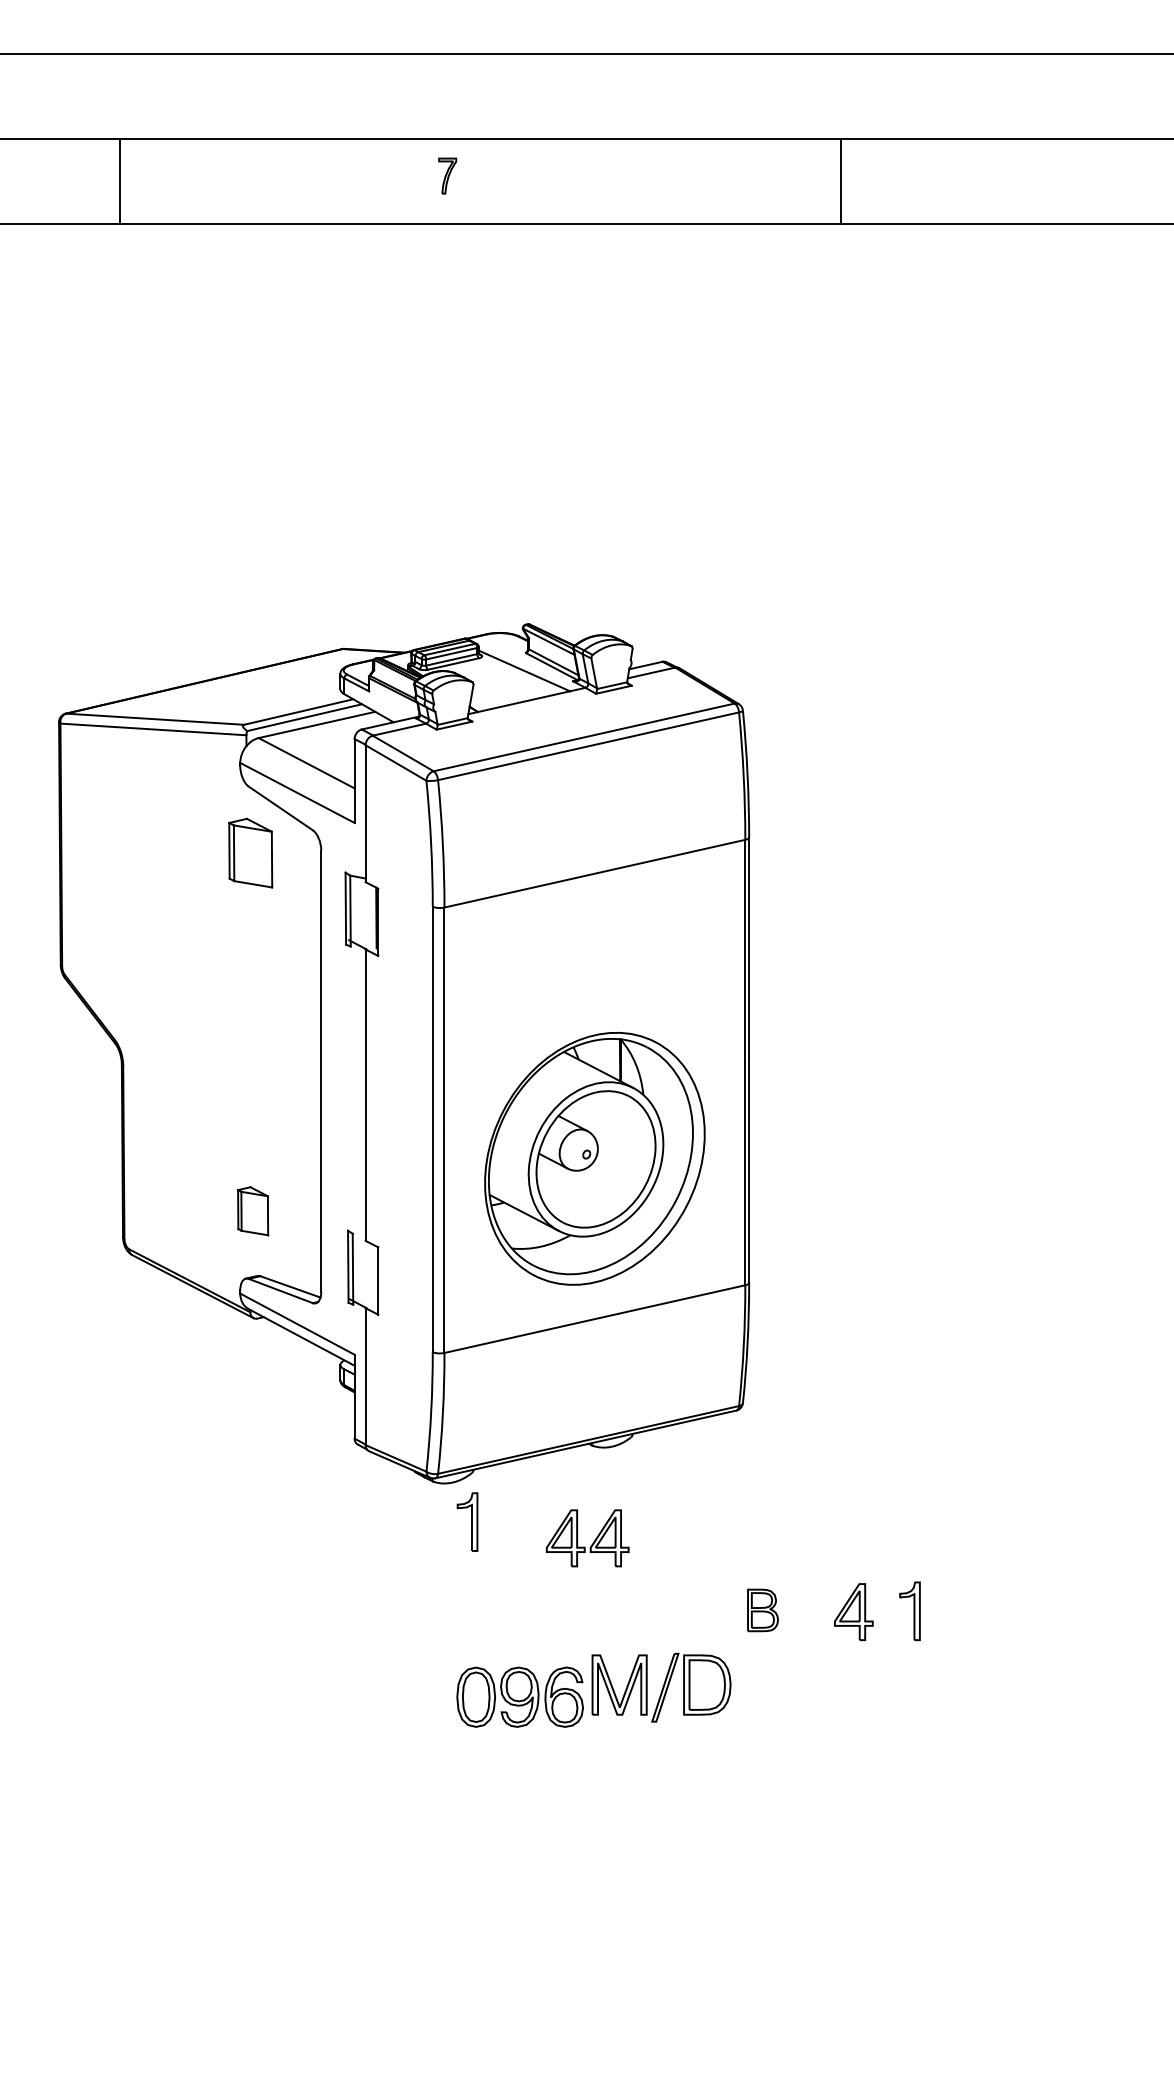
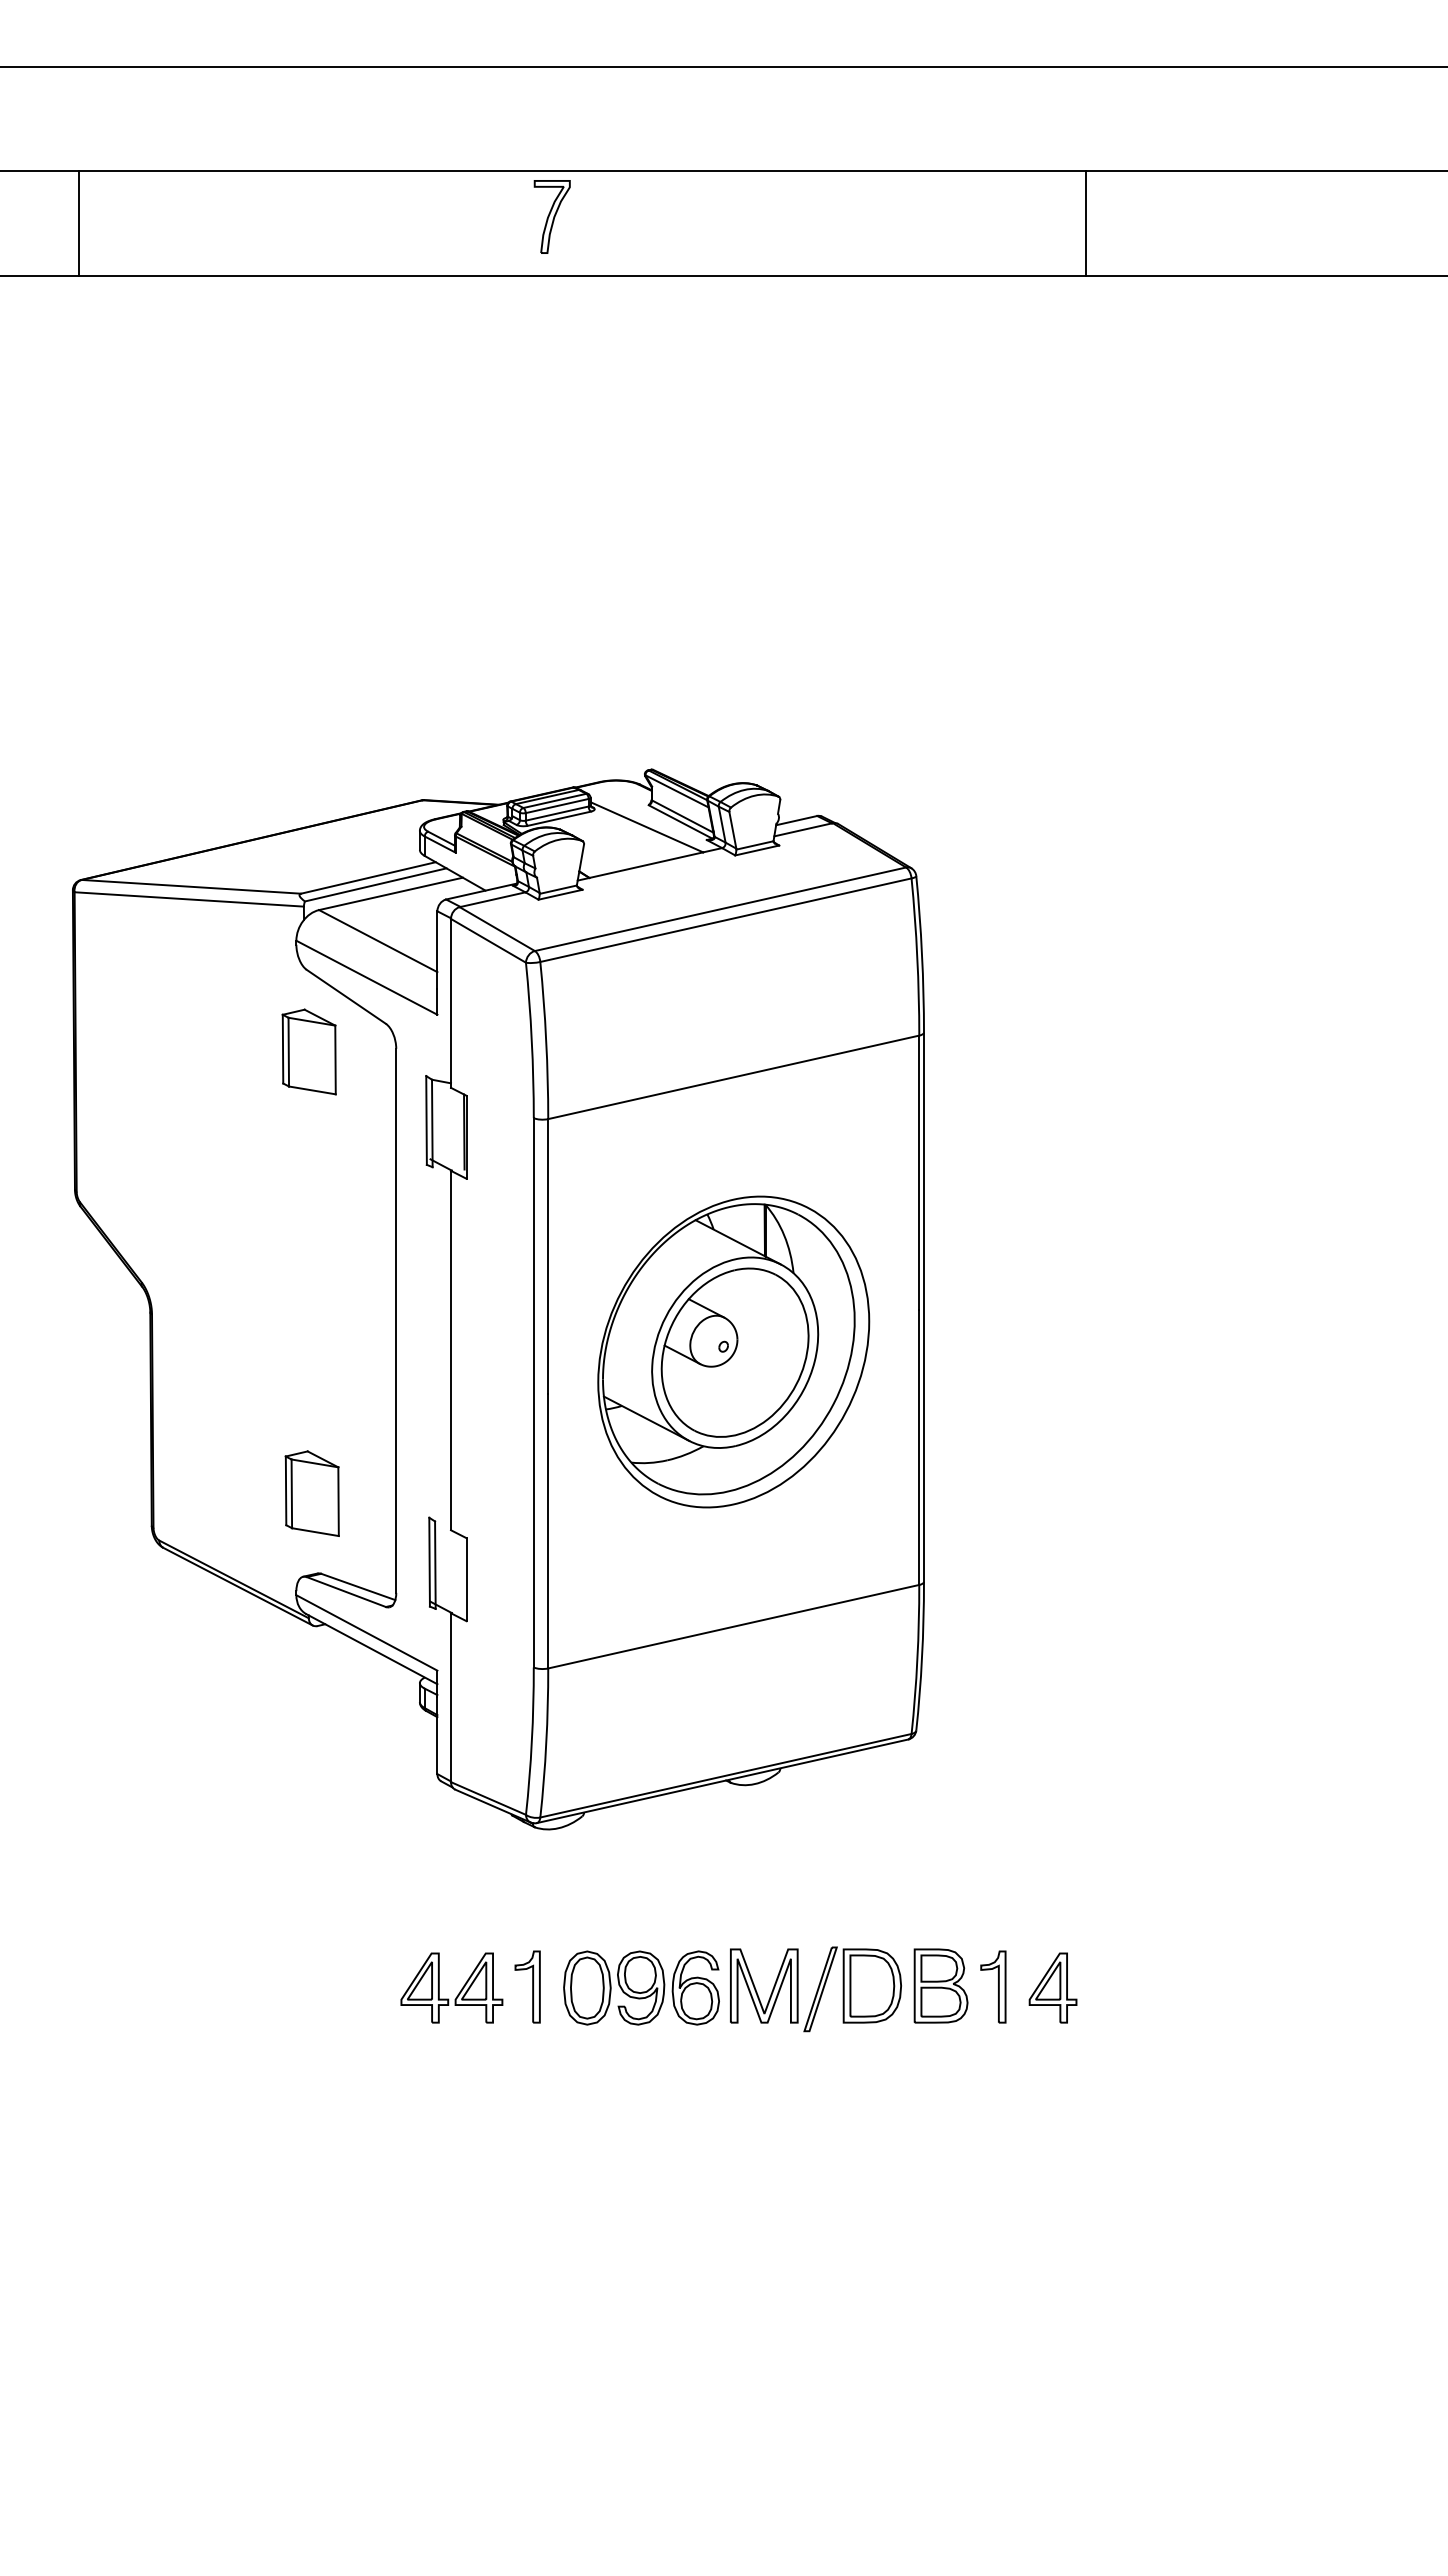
part: (447, 175) -> (551, 216), size x1.67
line: (120, 181) -> (78, 223), moved
line: (841, 181) -> (1085, 223), moved
part: (594, 1158) -> (733, 1351), moved
part: (252, 1211) -> (311, 1493), size x1.43
part: (467, 1521) -> (527, 1986), moved
part: (593, 1541) -> (459, 1991), moved
part: (762, 1610) -> (940, 1985), size x1.43
part: (910, 1610) -> (993, 1986), moved
part: (661, 1687) -> (815, 1989), moved
part: (520, 1696) -> (641, 1987), moved

